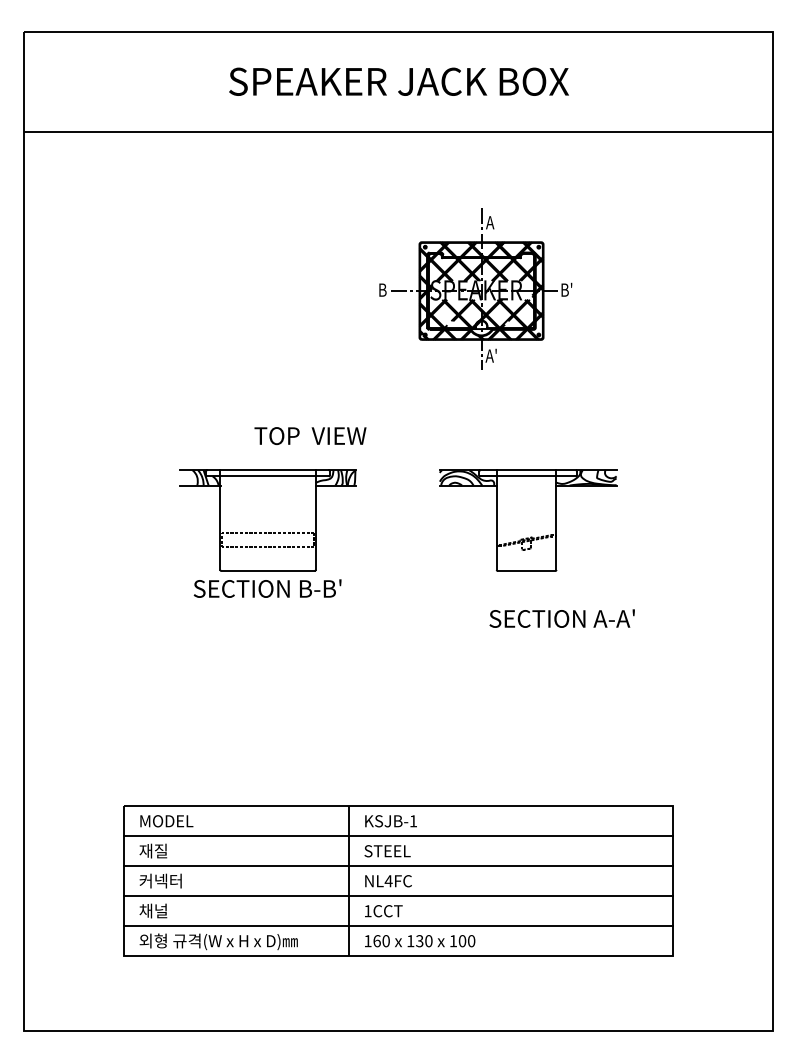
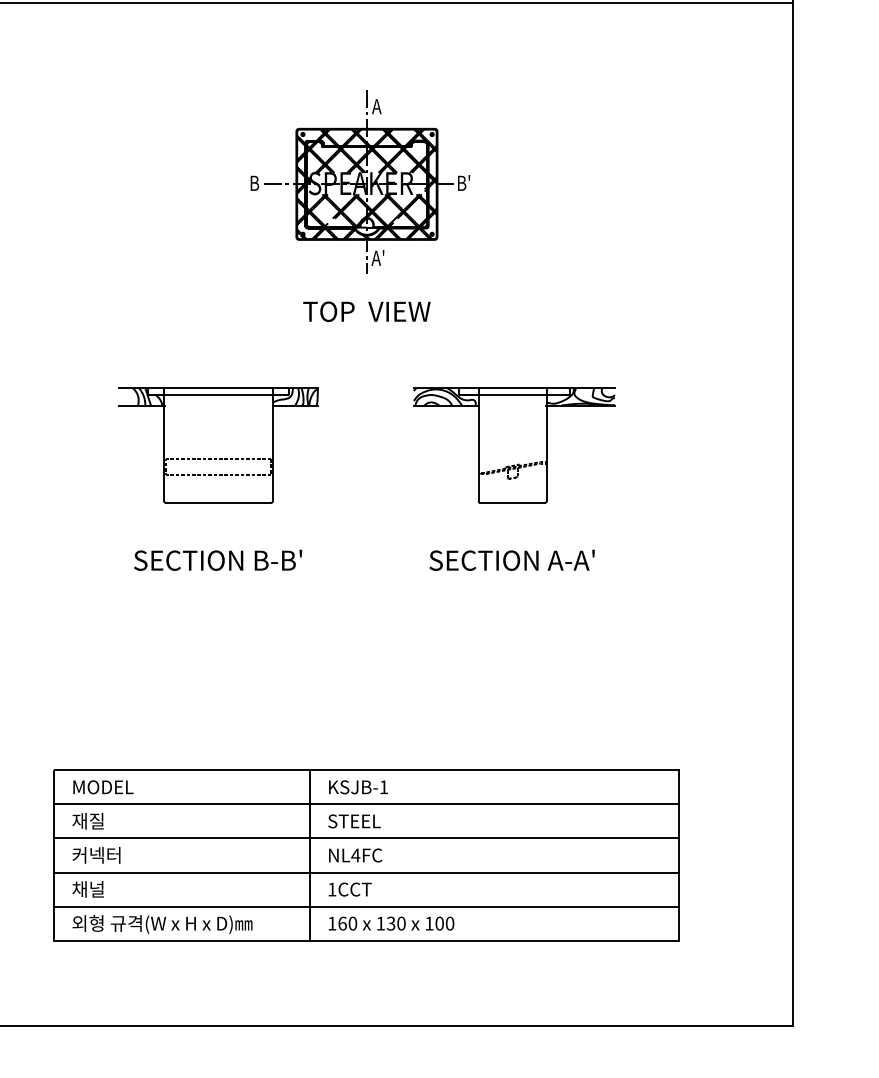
part: (475, 288) -> (360, 181), moved
text: (310, 435) -> (366, 311), moved
text: (267, 588) -> (217, 560), moved
text: (561, 618) -> (511, 560), moved

